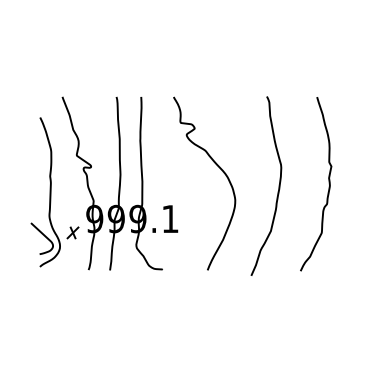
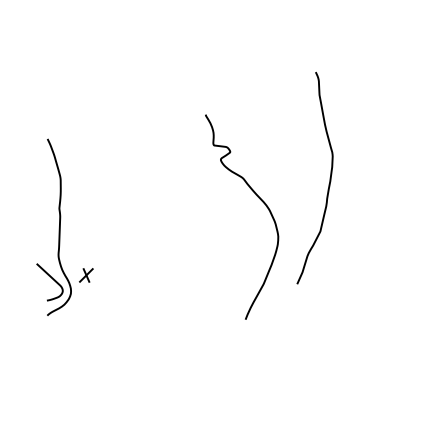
curve: (328, 181) -> (388, 214), removed
part: (119, 183) -> (141, 216), removed
curve: (278, 185) -> (329, 177), moved

